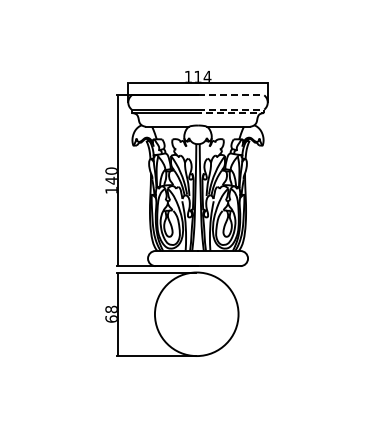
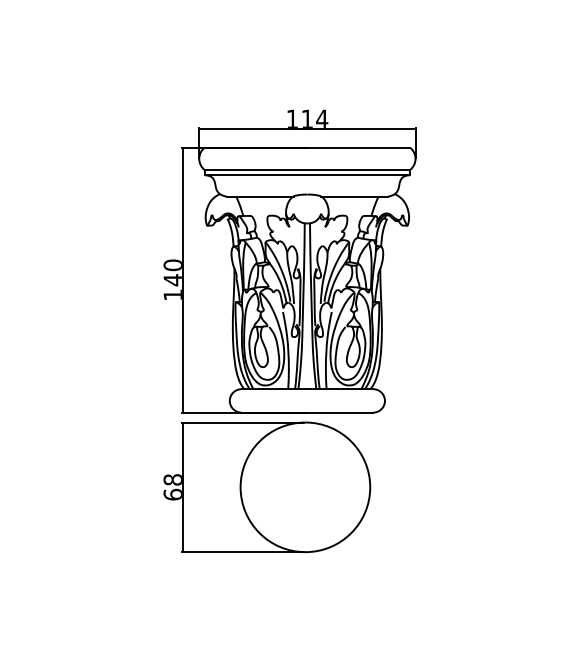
line: (231, 95) -> (359, 147), dashed -> solid
line: (264, 111) -> (410, 172), dashed -> solid

